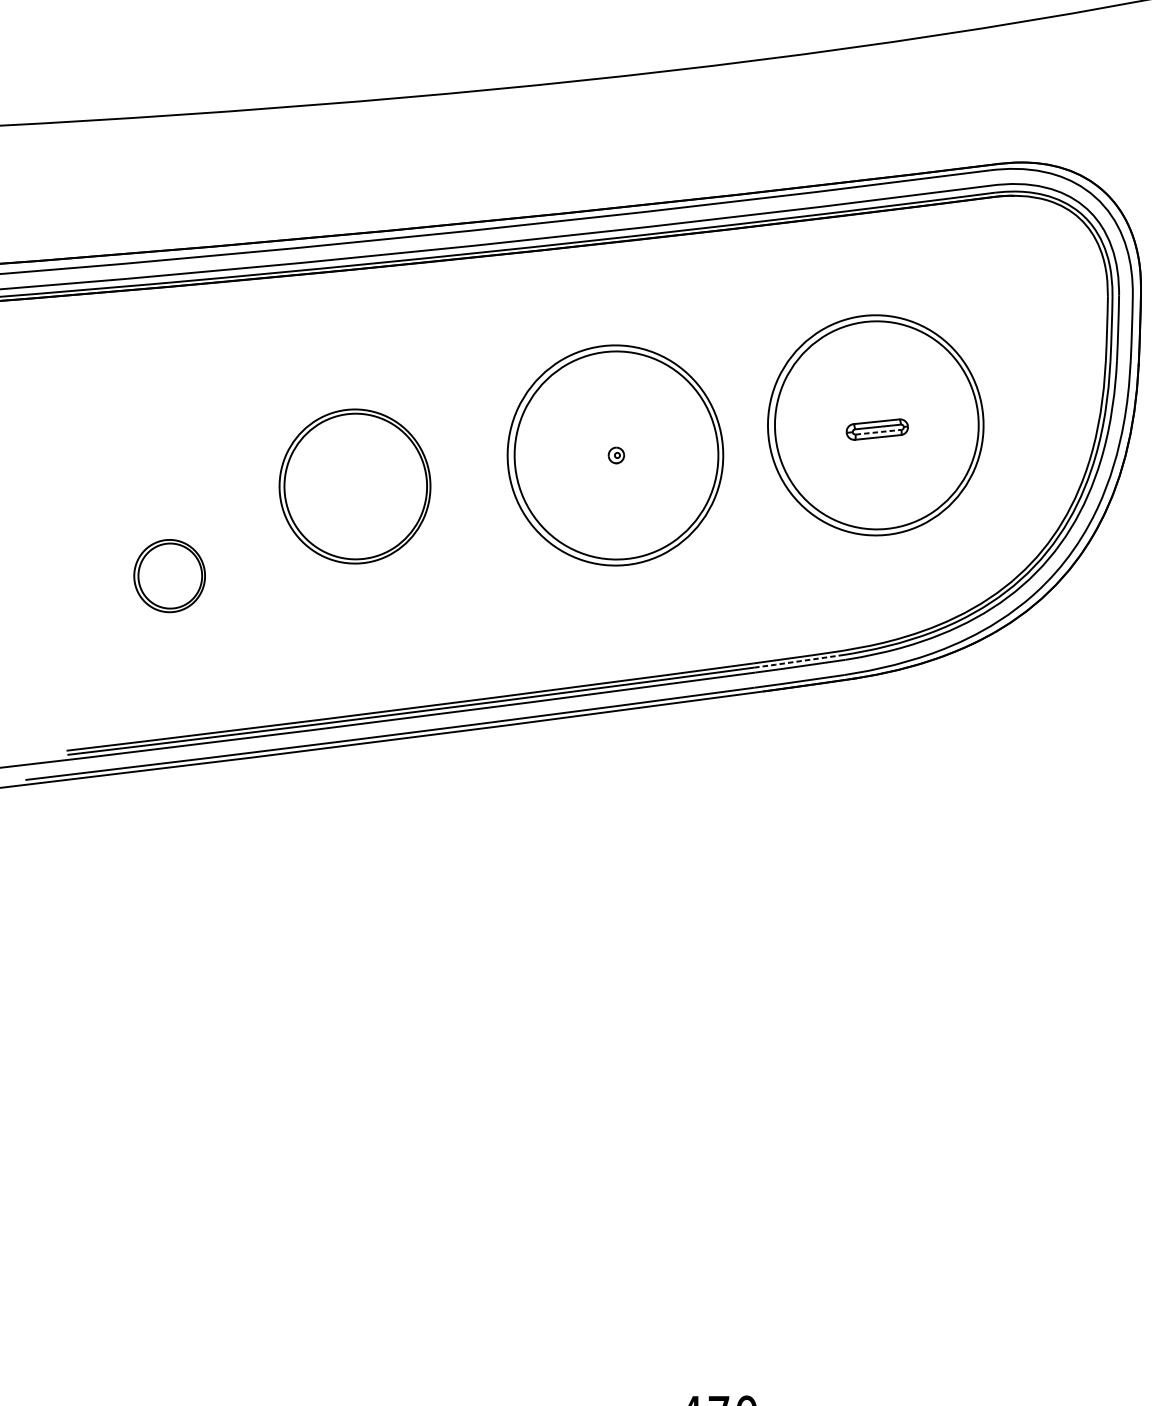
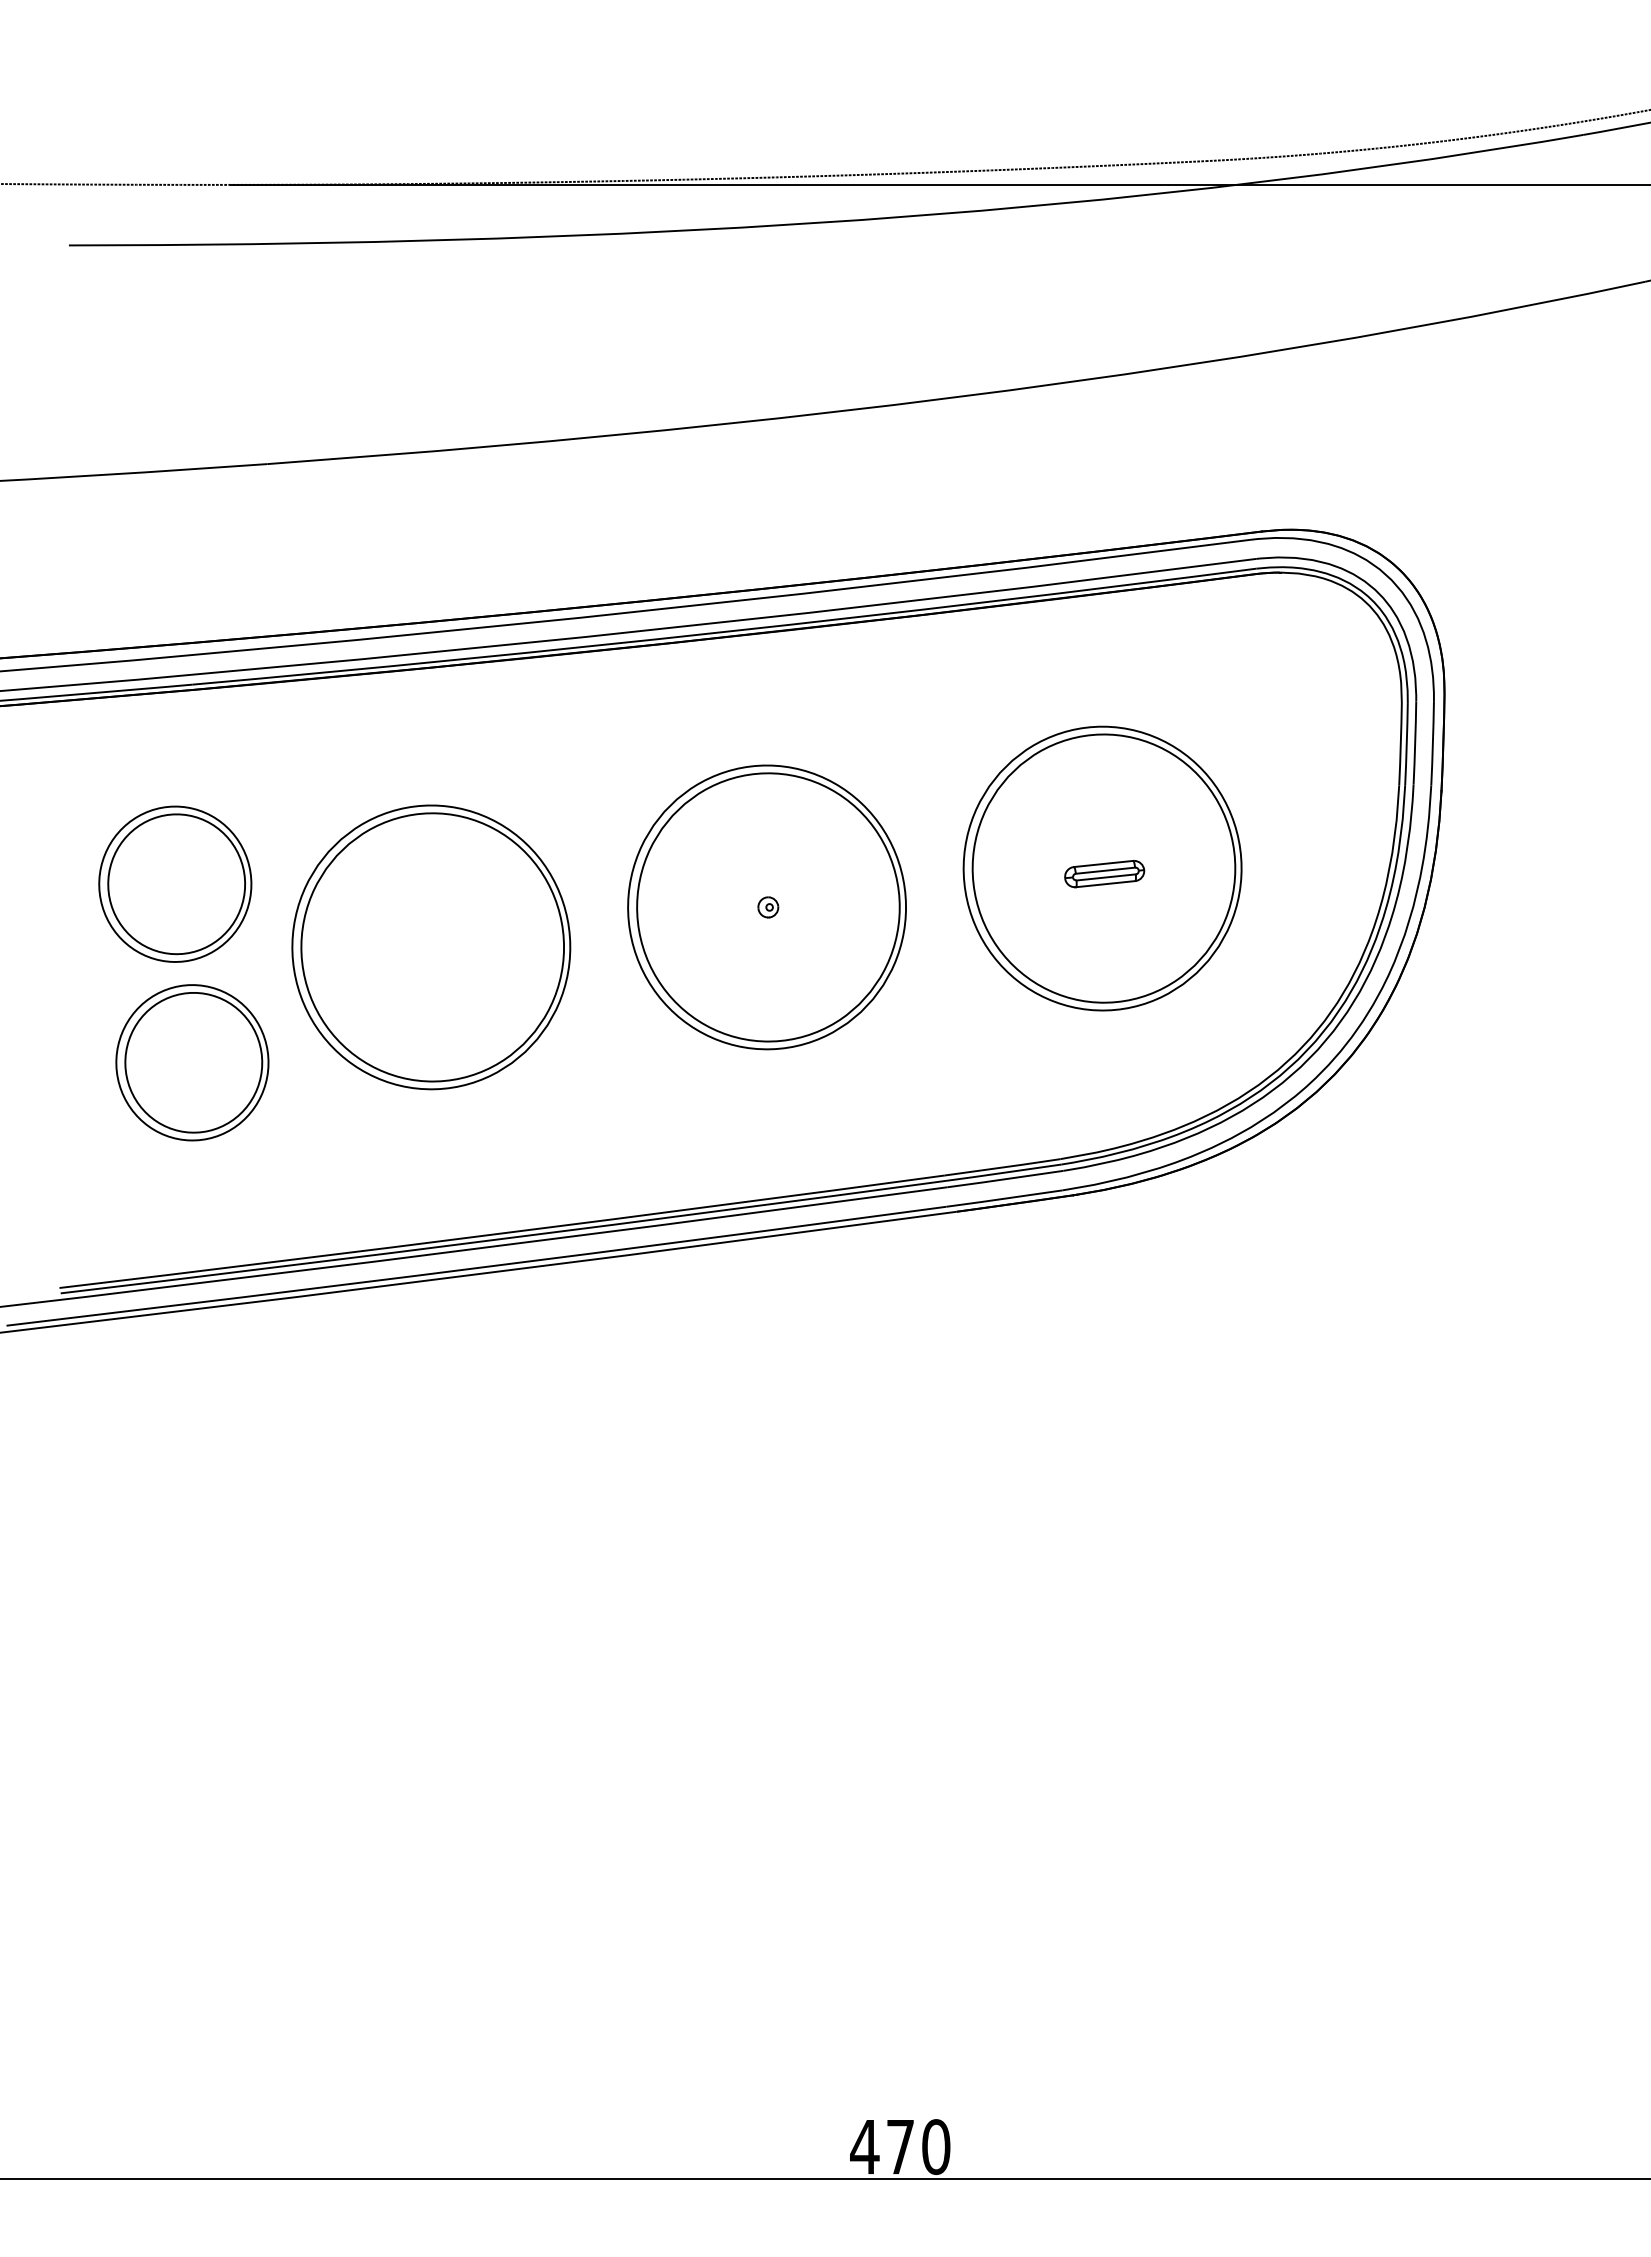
line: (878, 432) -> (1106, 877), dashed -> solid
part: (156, 436) -> (175, 883), added
part: (355, 486) -> (431, 947), size x1.43
part: (169, 575) -> (192, 1062), size x1.67
line: (798, 661) -> (1002, 1173), dashed -> solid

